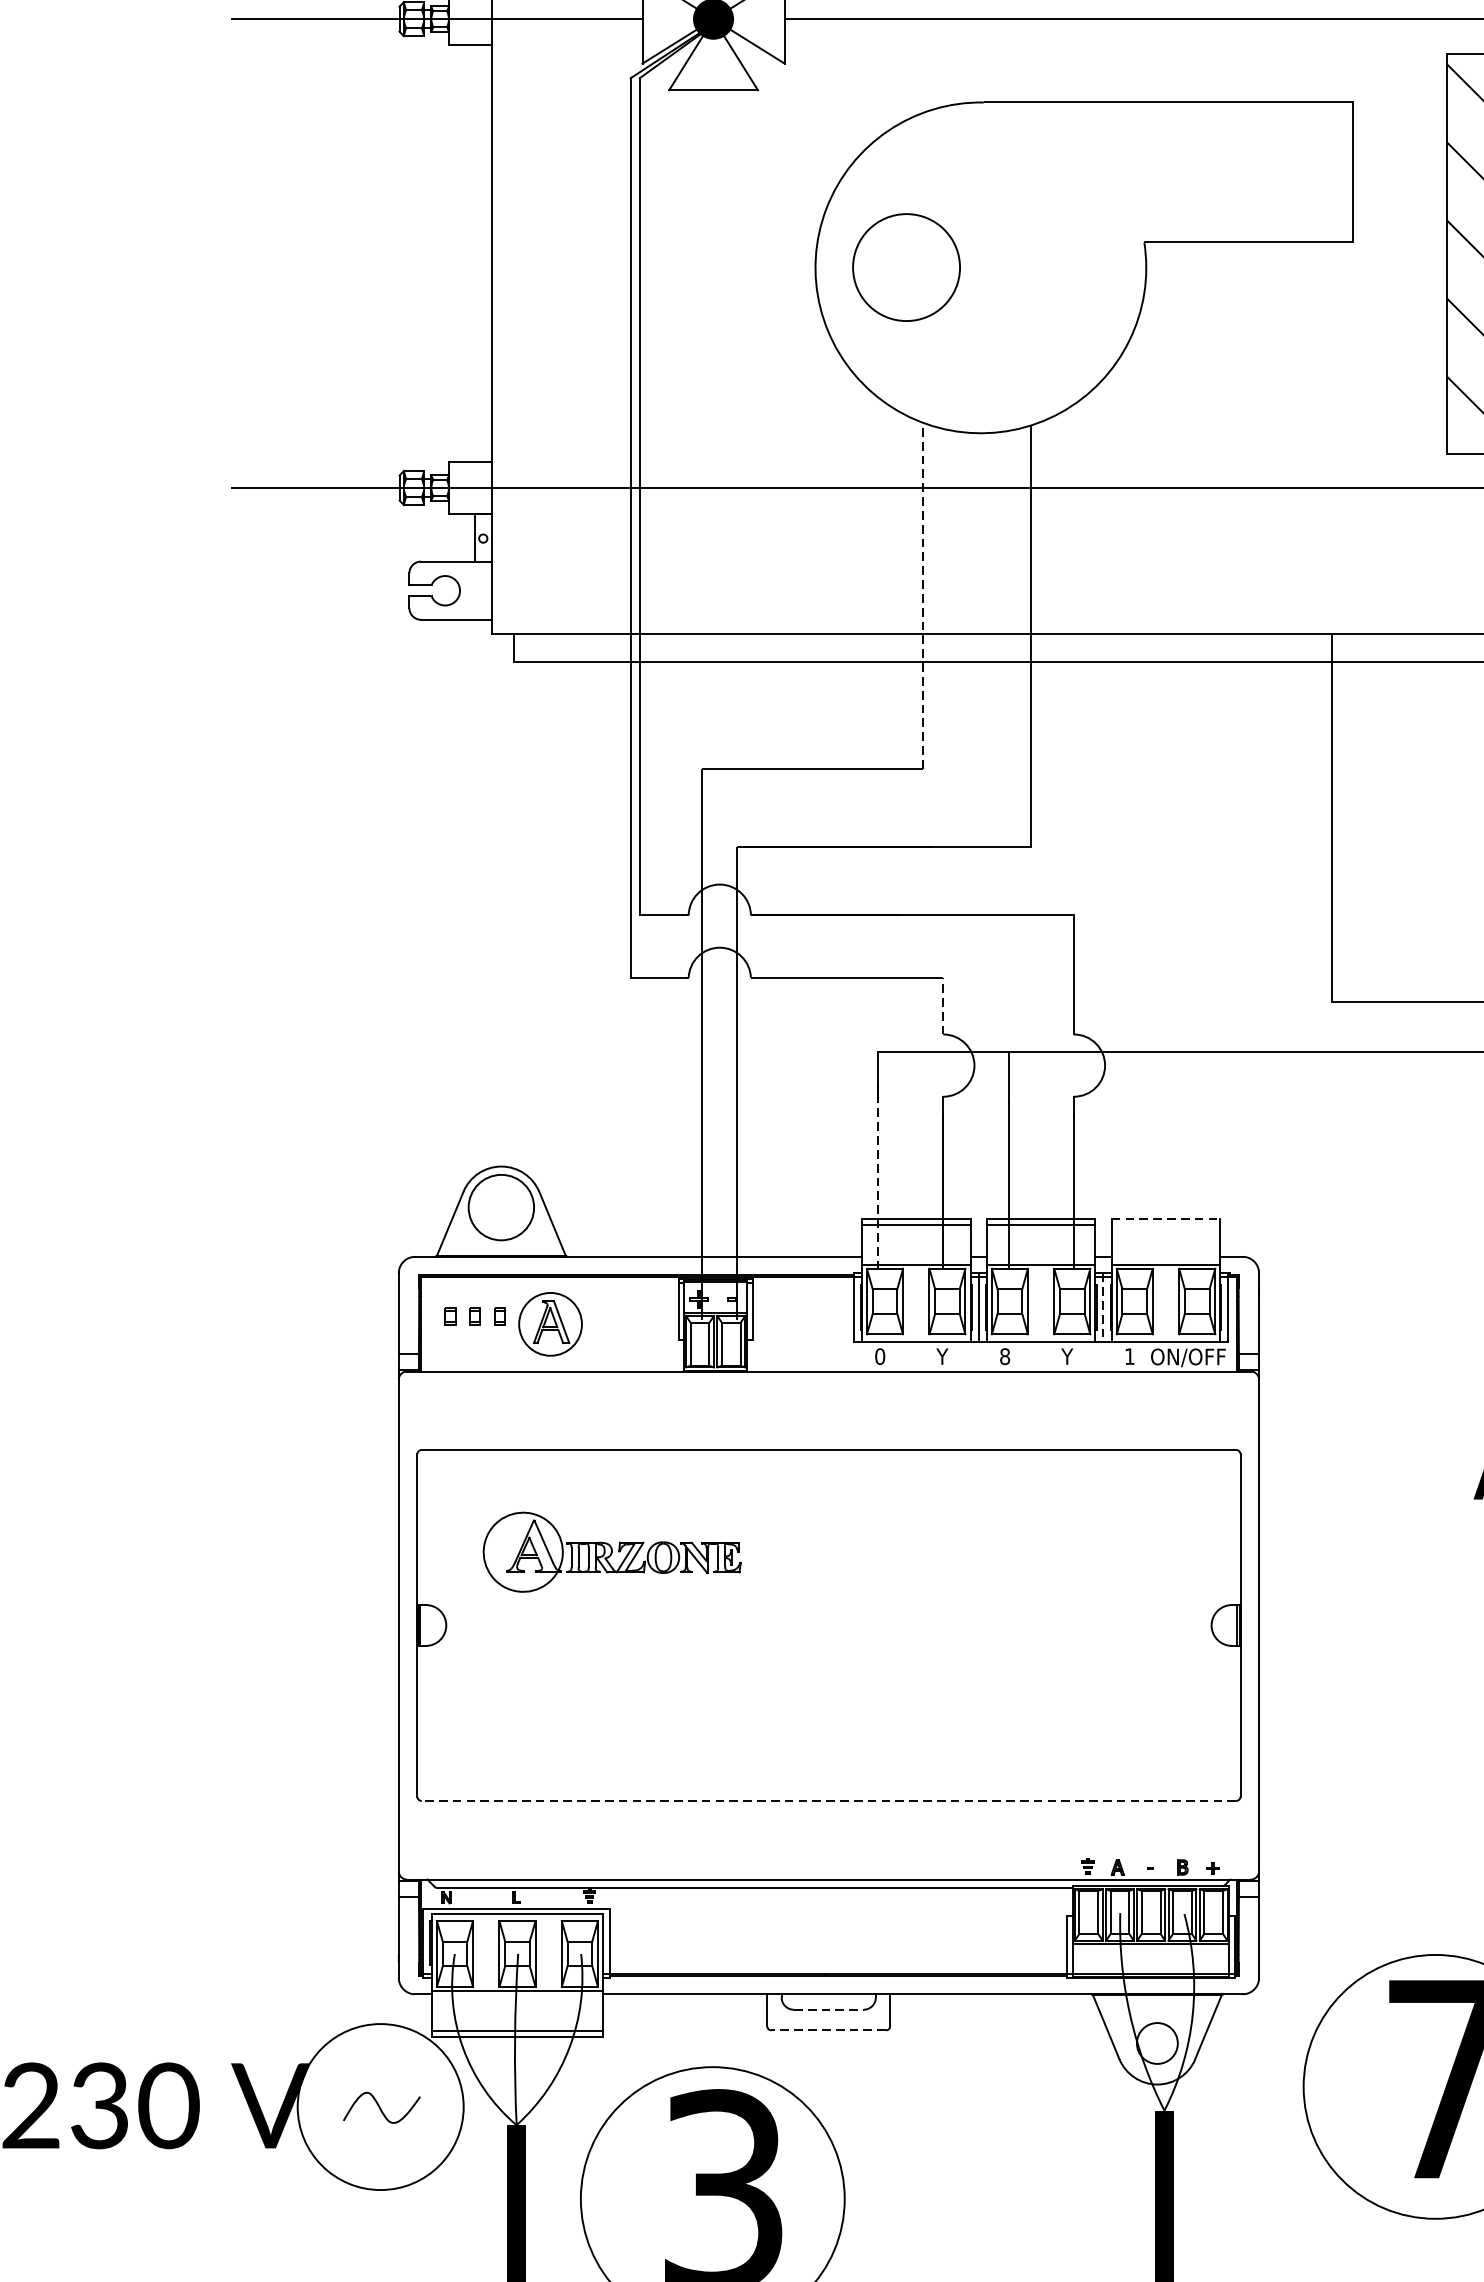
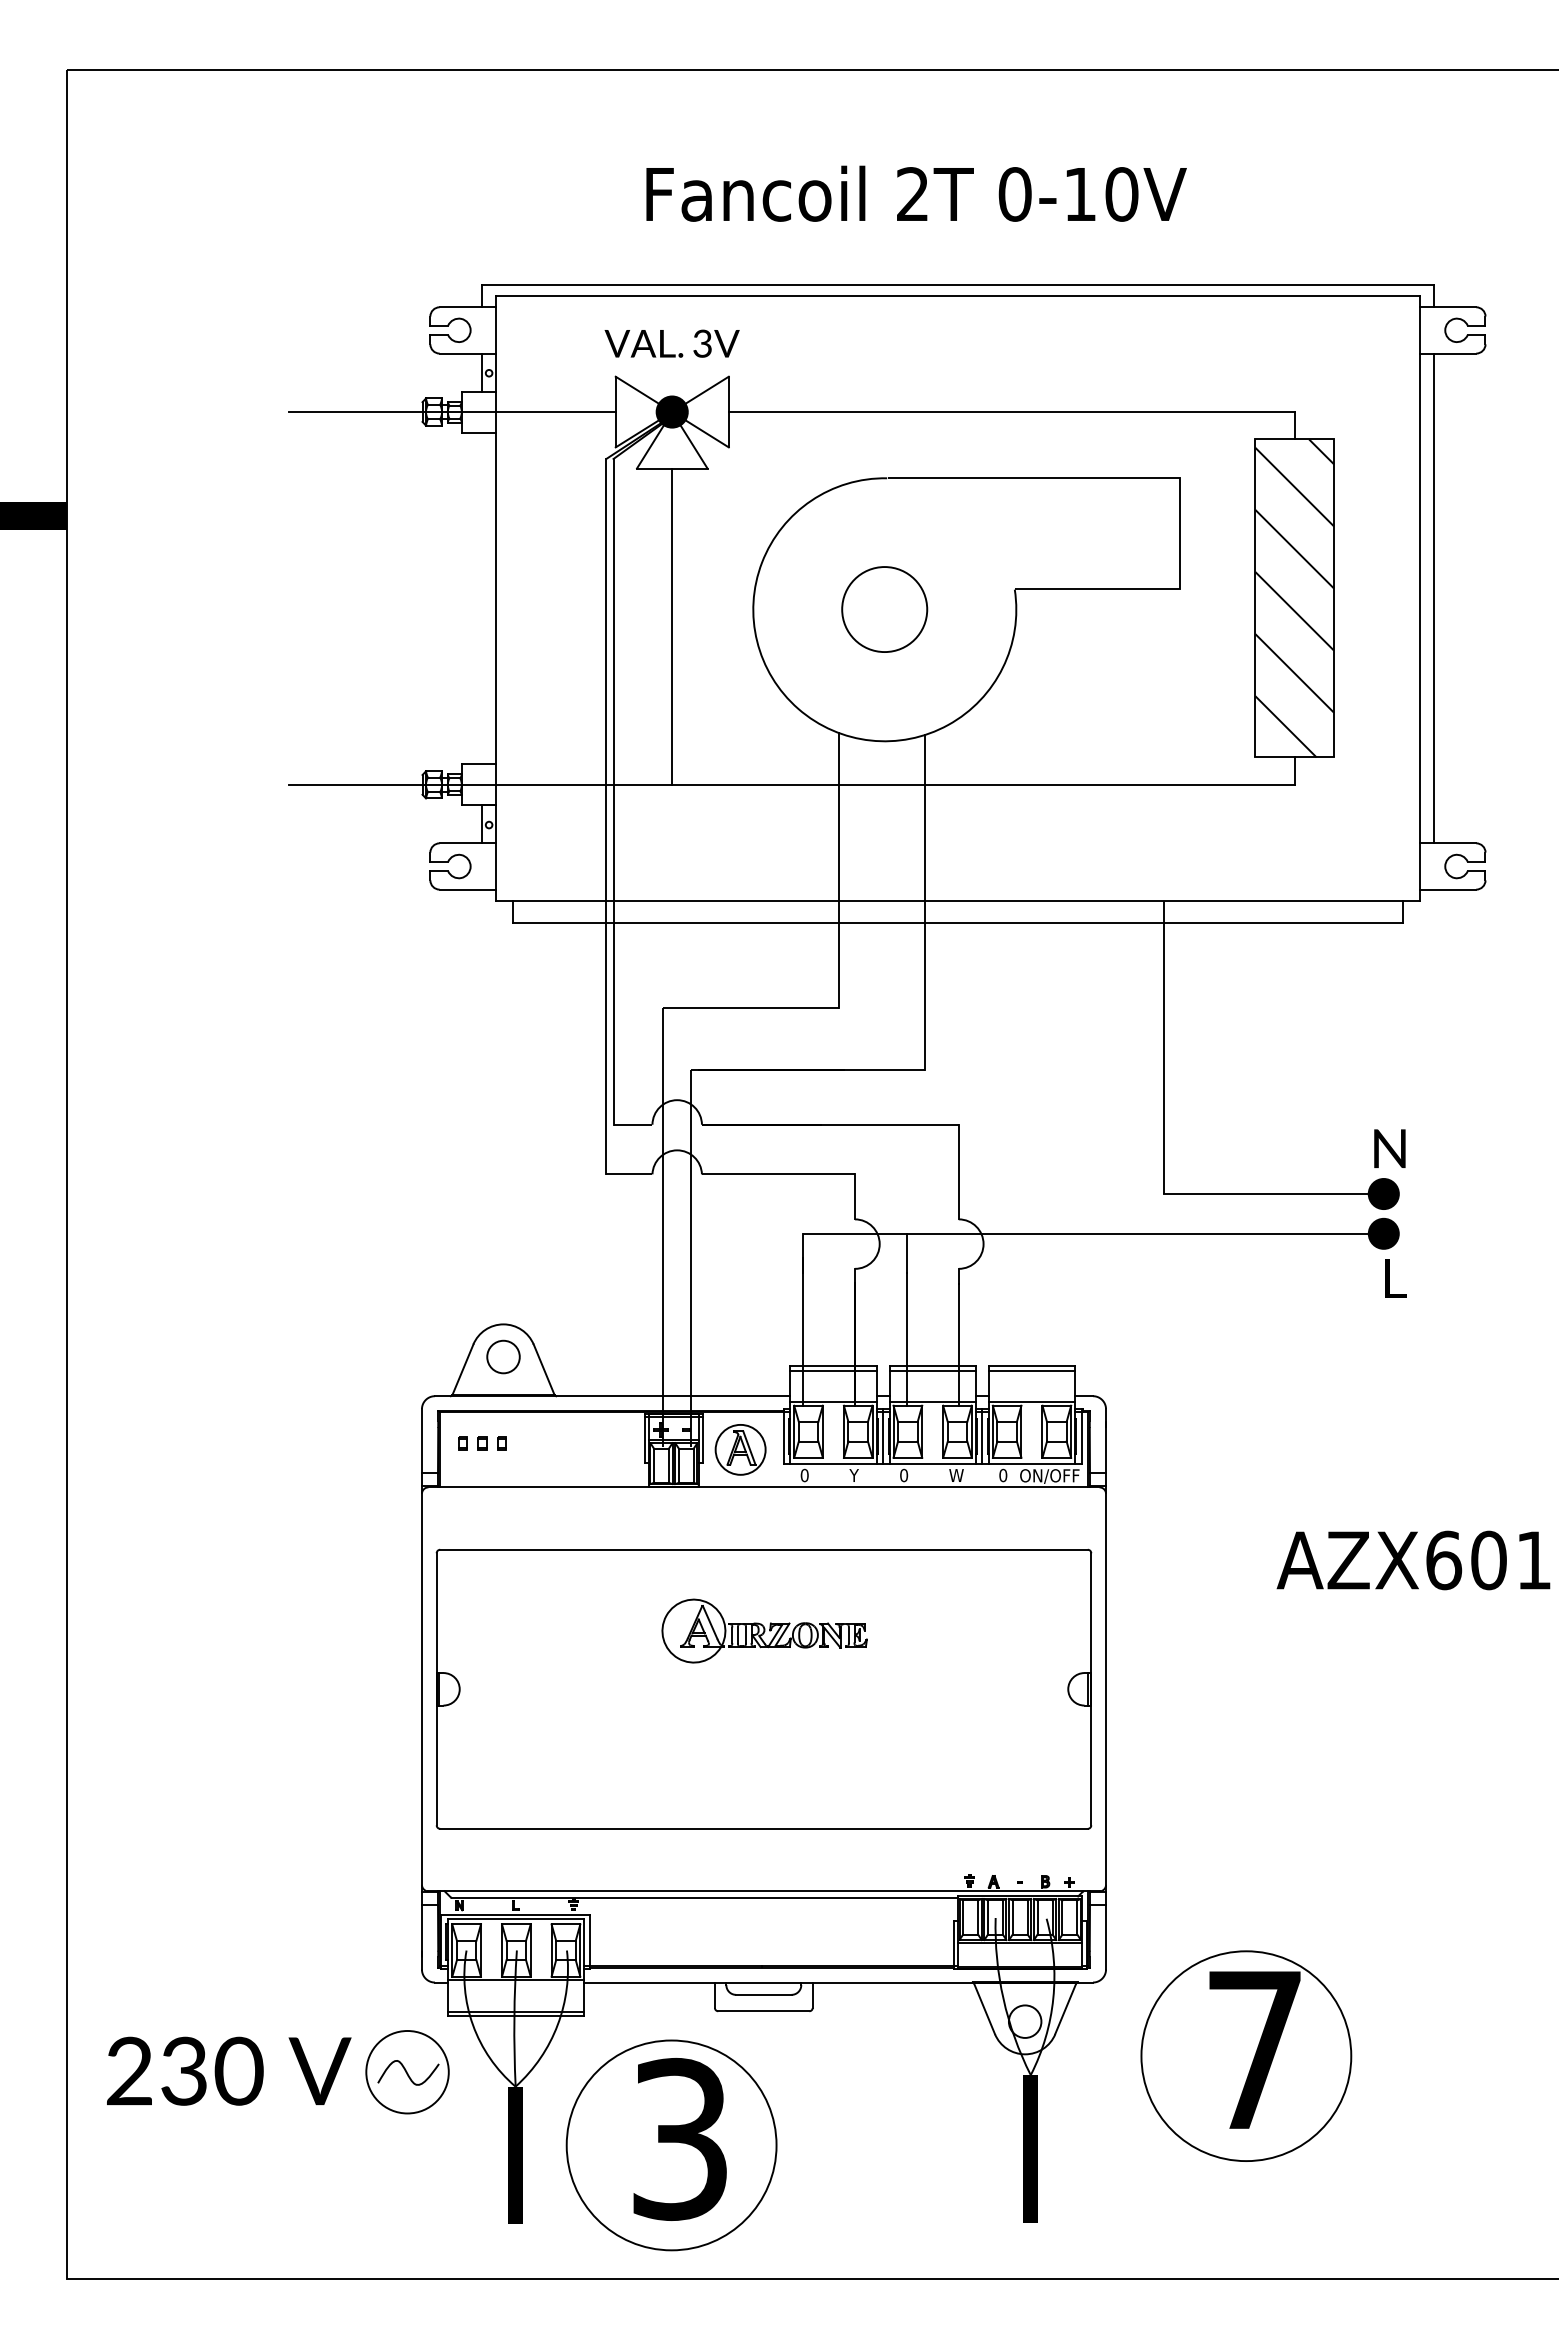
circle: (906, 267) -> (884, 609), moved
line: (713, 288) -> (672, 626), added
line: (922, 595) -> (838, 870), dashed -> solid
line: (942, 1005) -> (854, 1196), dashed -> solid
line: (878, 1184) -> (803, 1338), dashed -> solid
circle: (501, 1206) -> (503, 1356), size x0.62
line: (1166, 1218) -> (1032, 1365), dashed -> solid
line: (1165, 1224) -> (1031, 1370), added
line: (1103, 1308) -> (982, 1437), dashed -> solid
part: (550, 1323) -> (740, 1449), moved
text: (1005, 1356) -> (904, 1475), 8 -> 0
text: (1069, 1356) -> (955, 1475), Y -> W
text: (1130, 1356) -> (1003, 1475), 1 -> 0
part: (612, 1551) -> (764, 1630), moved
line: (829, 1800) -> (764, 1828), dashed -> solid
line: (828, 2009) -> (763, 1994), dashed -> solid
line: (828, 2030) -> (763, 2011), dashed -> solid
circle: (380, 2106) -> (407, 2071), size x0.62

